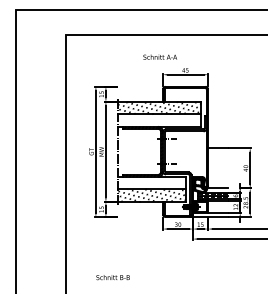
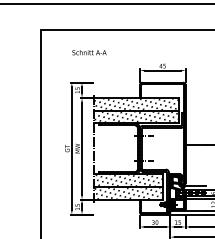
text: (159, 56) -> (88, 51), moved
hatch: (159, 120) -> (136, 116), added
hatch: (151, 182) -> (128, 179), added

